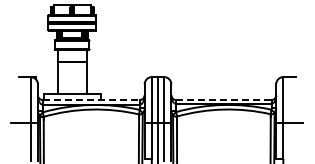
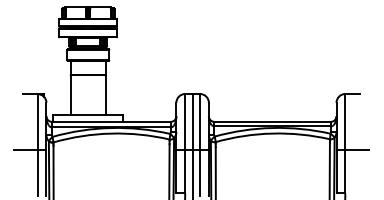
line: (91, 99) -> (111, 121), dashed -> solid
line: (223, 99) -> (272, 121), dashed -> solid

